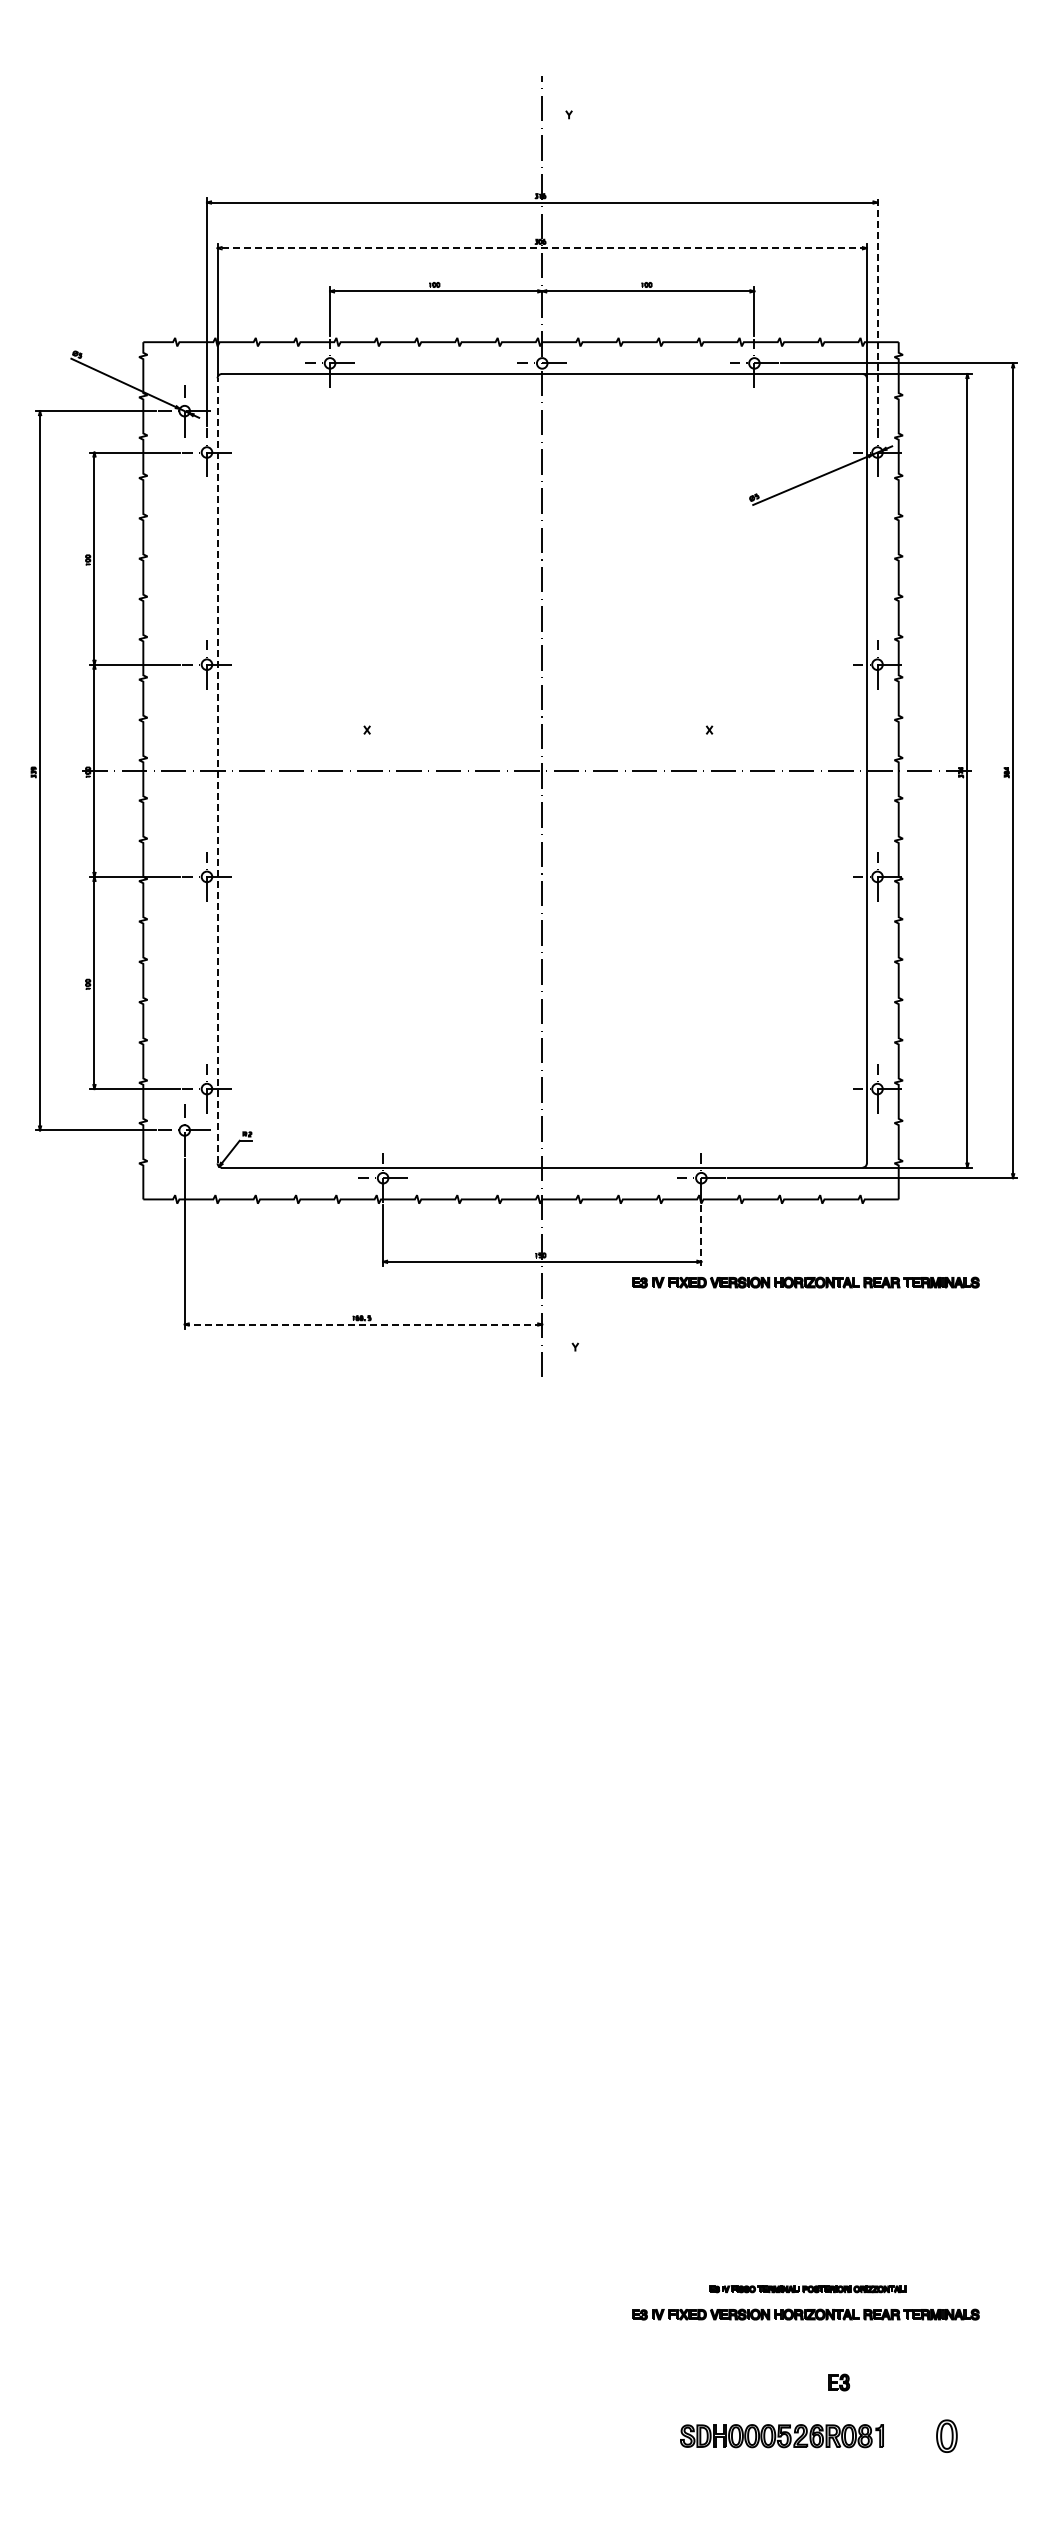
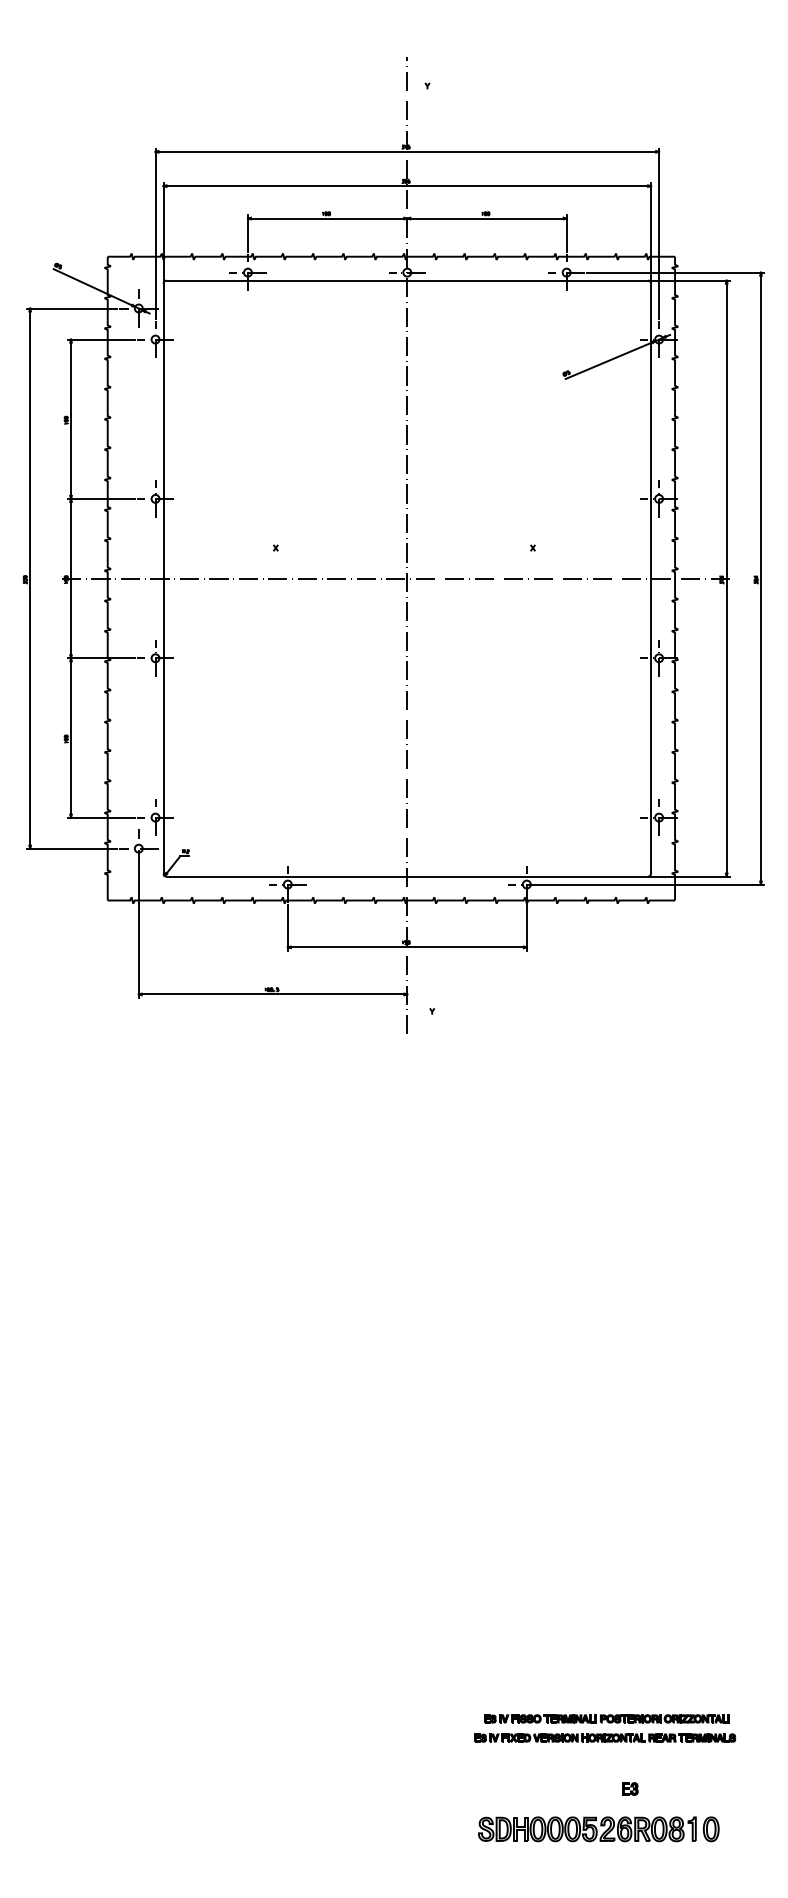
line: (542, 248) -> (407, 186), dashed -> solid
line: (877, 311) -> (659, 233), dashed -> solid
line: (217, 770) -> (163, 578), dashed -> solid
line: (701, 1236) -> (526, 928), dashed -> solid
part: (805, 1282) -> (605, 962), removed
line: (363, 1324) -> (273, 994), dashed -> solid
part: (807, 2289) -> (606, 1719), size x1.67
part: (781, 2435) -> (587, 1828), size x1.43

